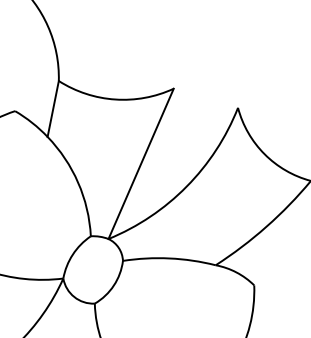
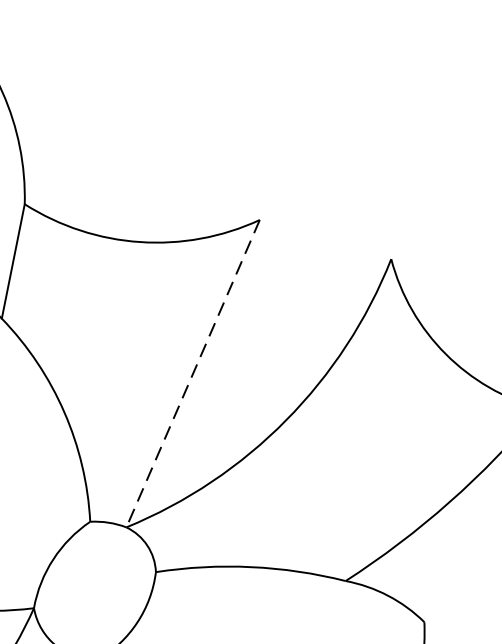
line: (141, 163) -> (193, 372), solid -> dashed

